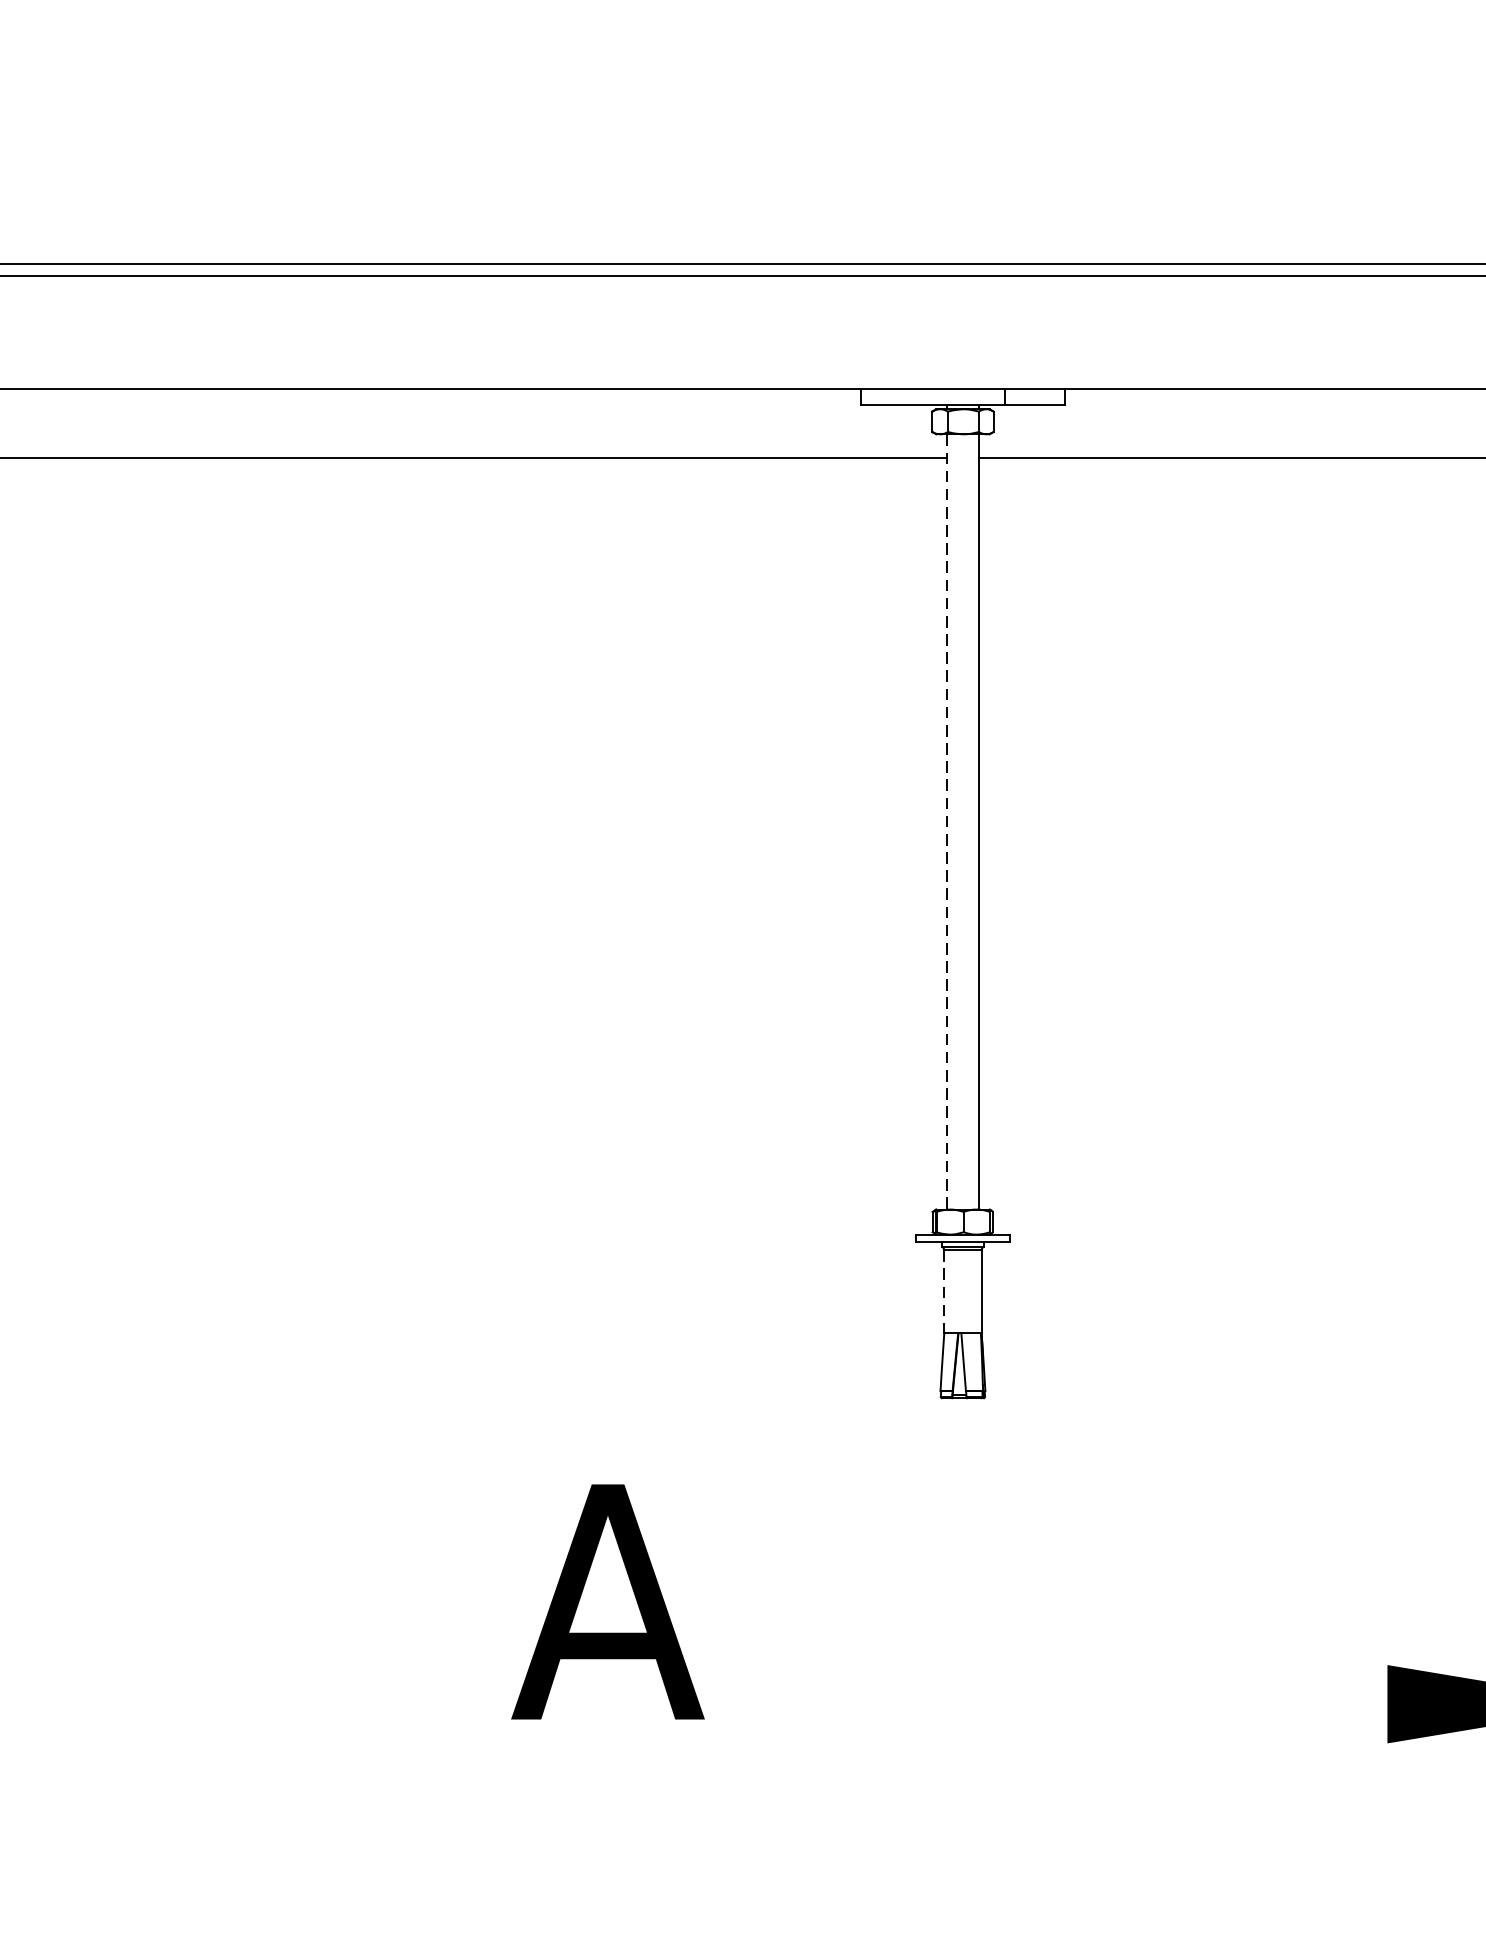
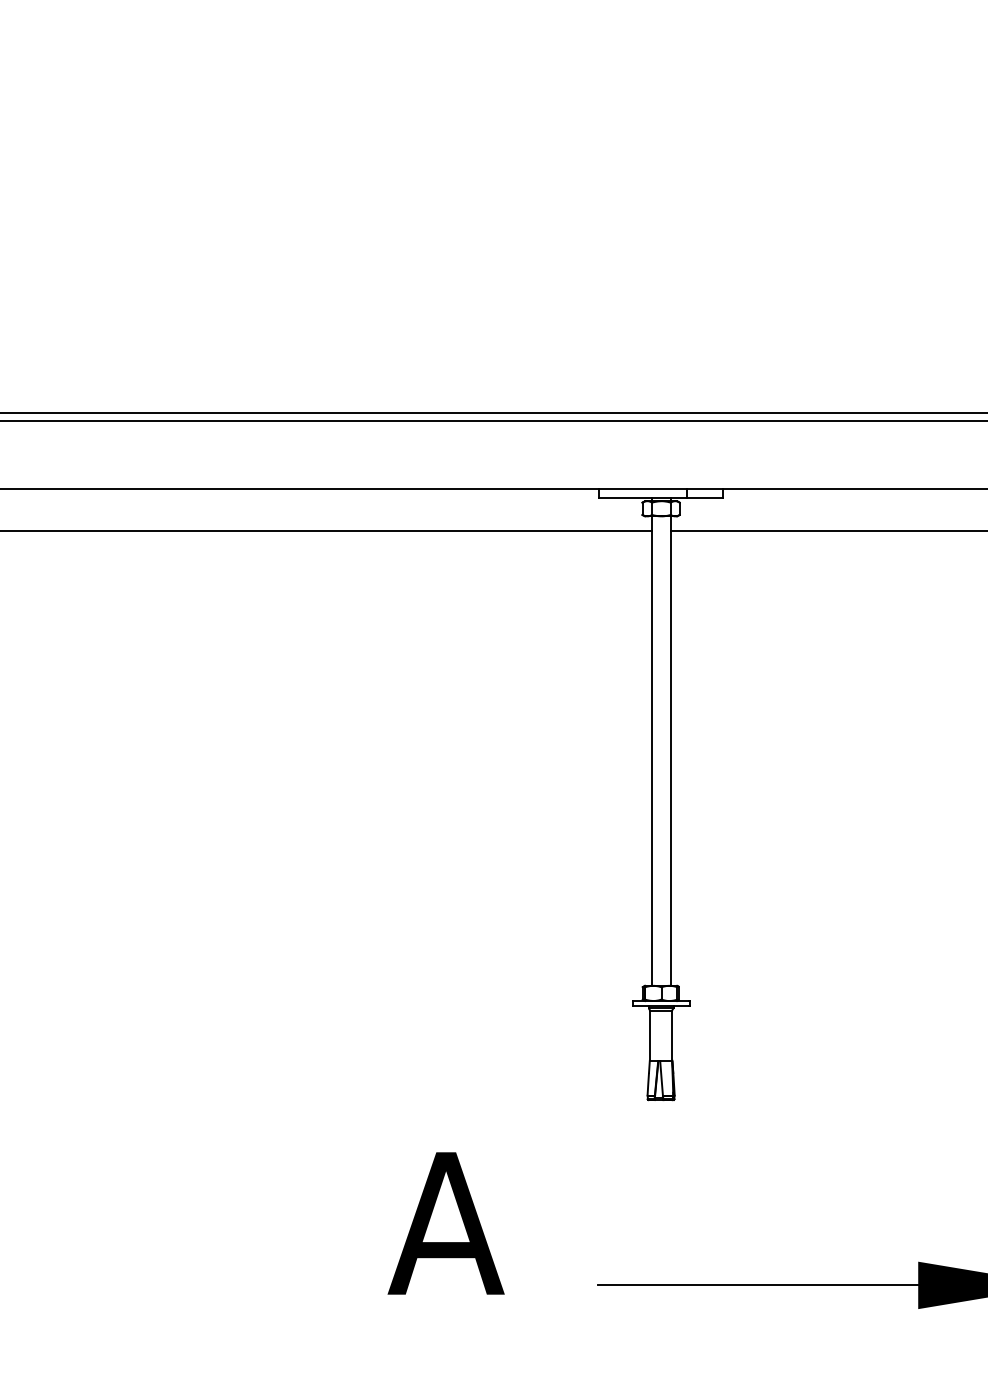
line: (947, 822) -> (651, 751), dashed -> solid
line: (943, 1293) -> (649, 1036), dashed -> solid
line: (1123, 1704) -> (758, 1285), added

